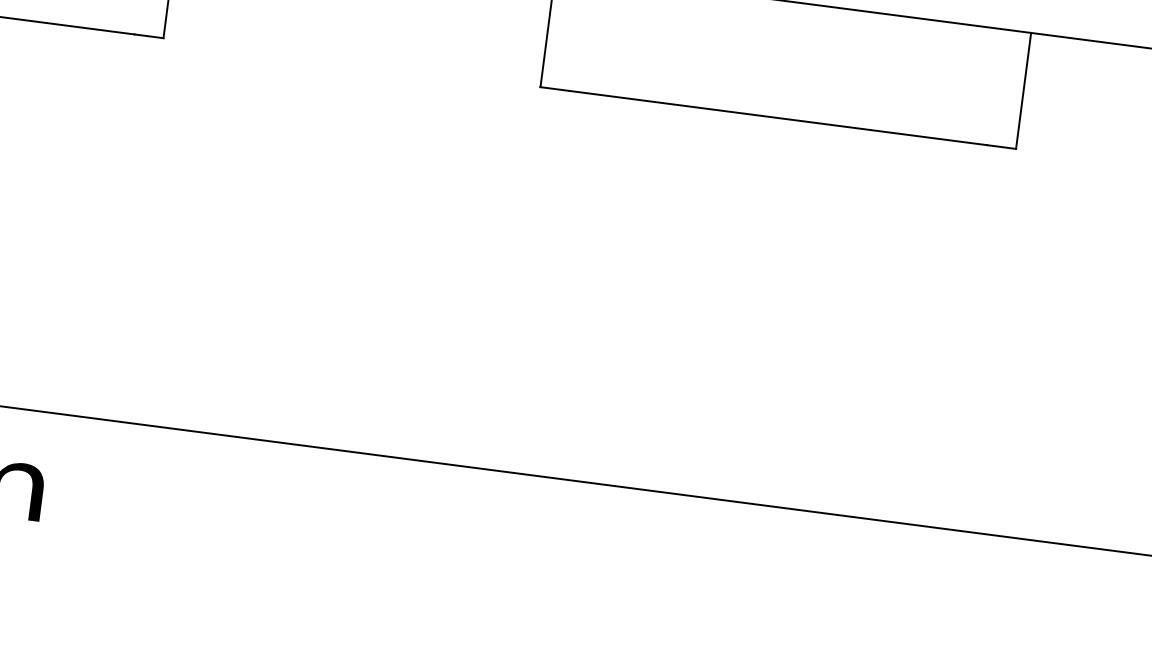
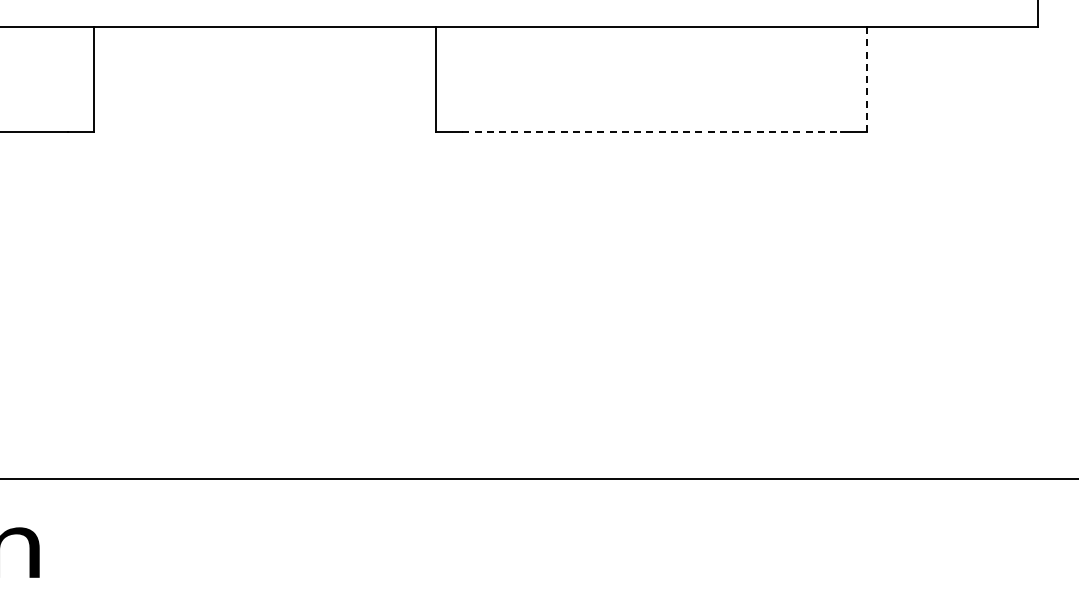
line: (1023, 90) -> (867, 79), solid -> dashed
line: (779, 118) -> (652, 132), solid -> dashed

